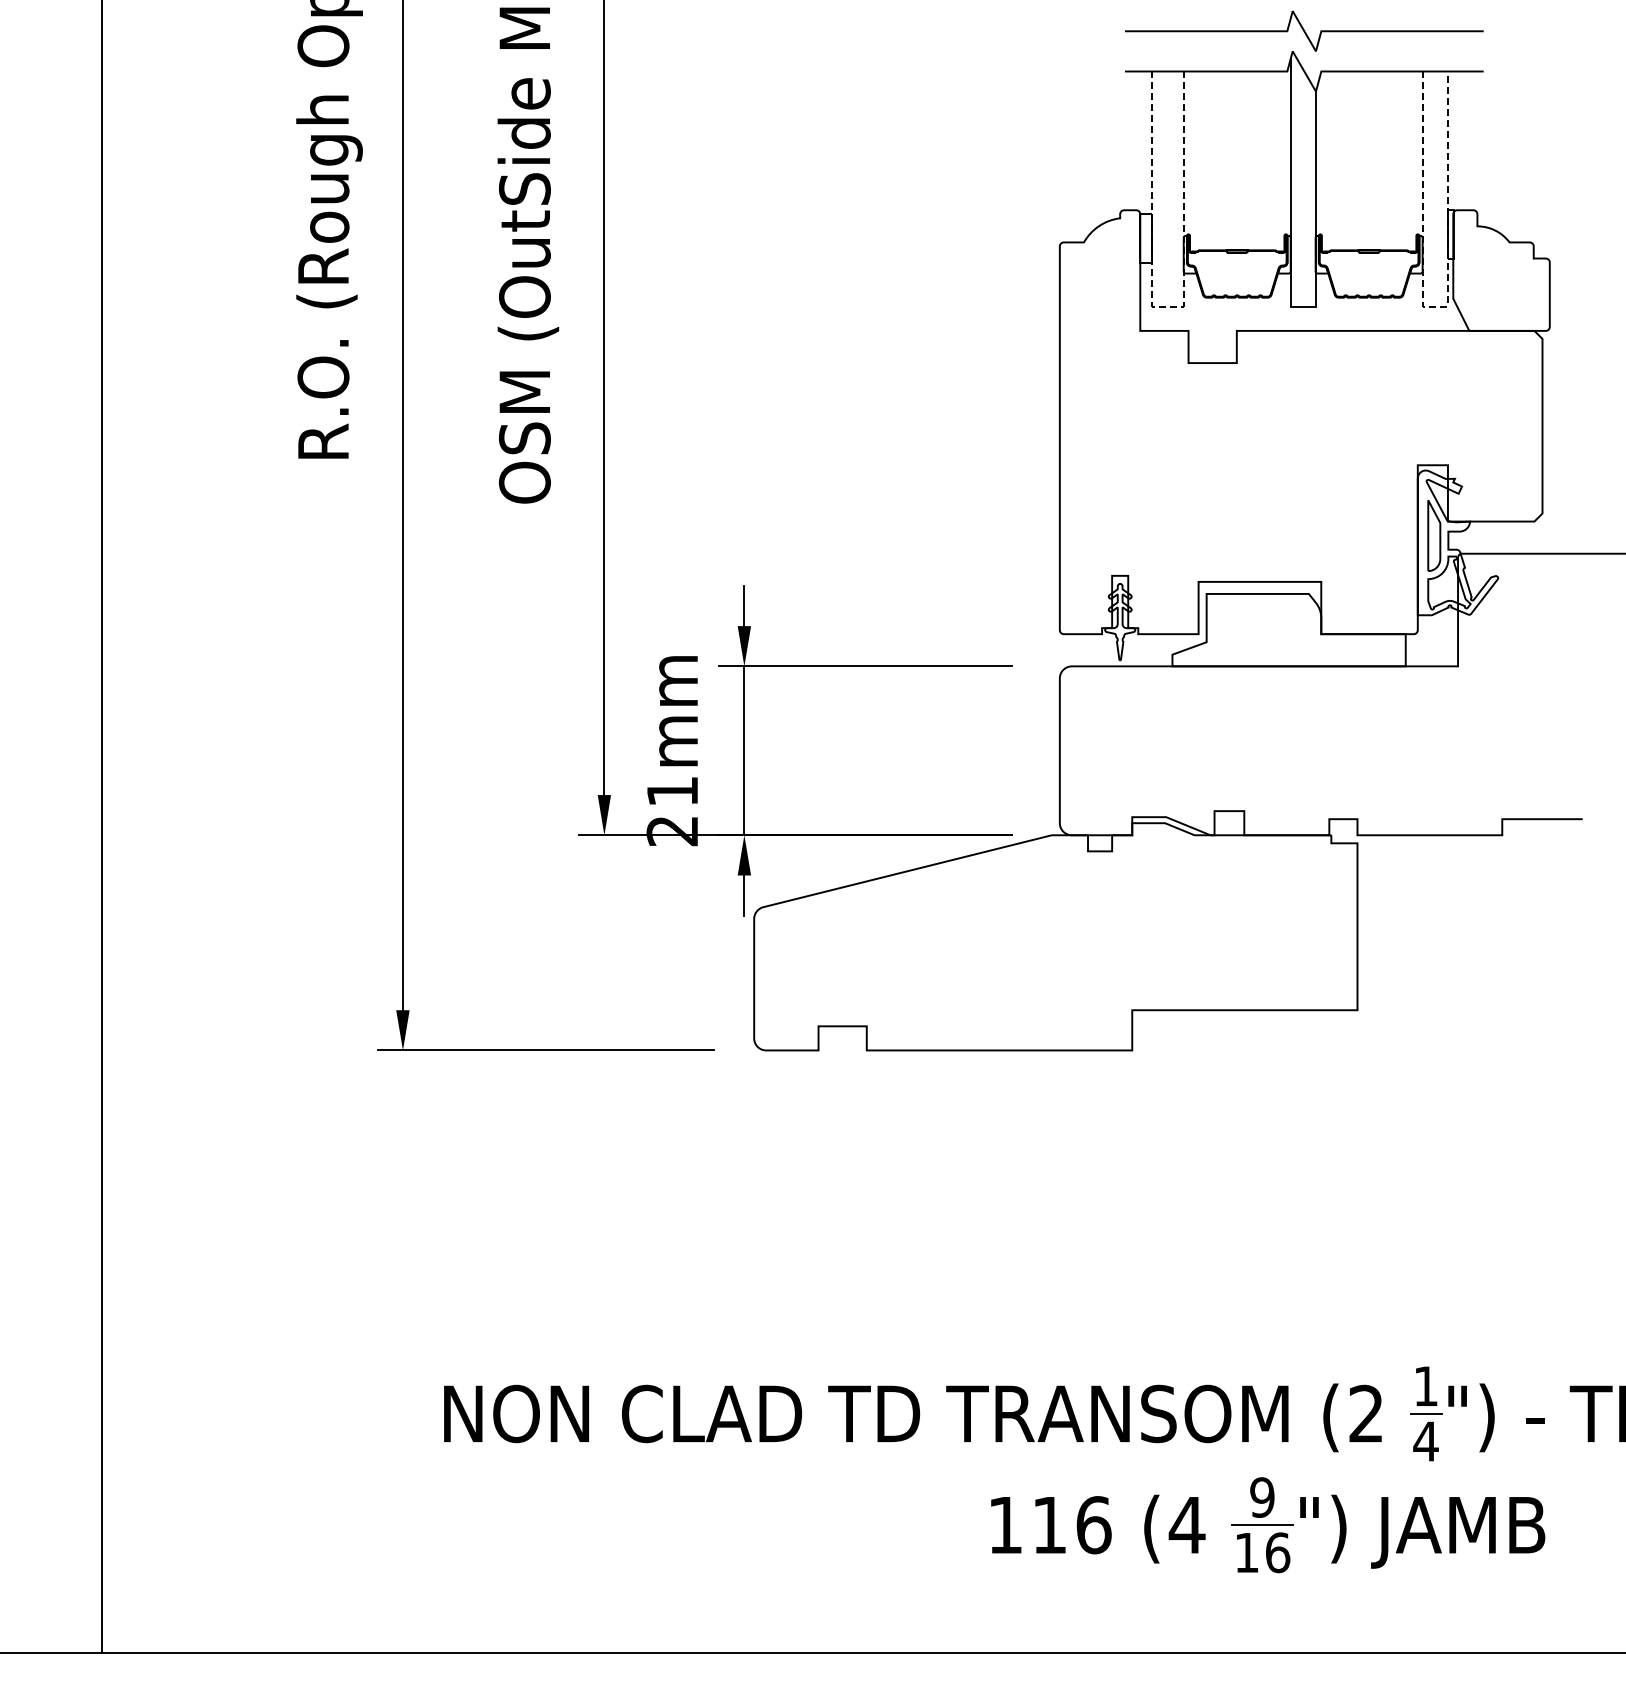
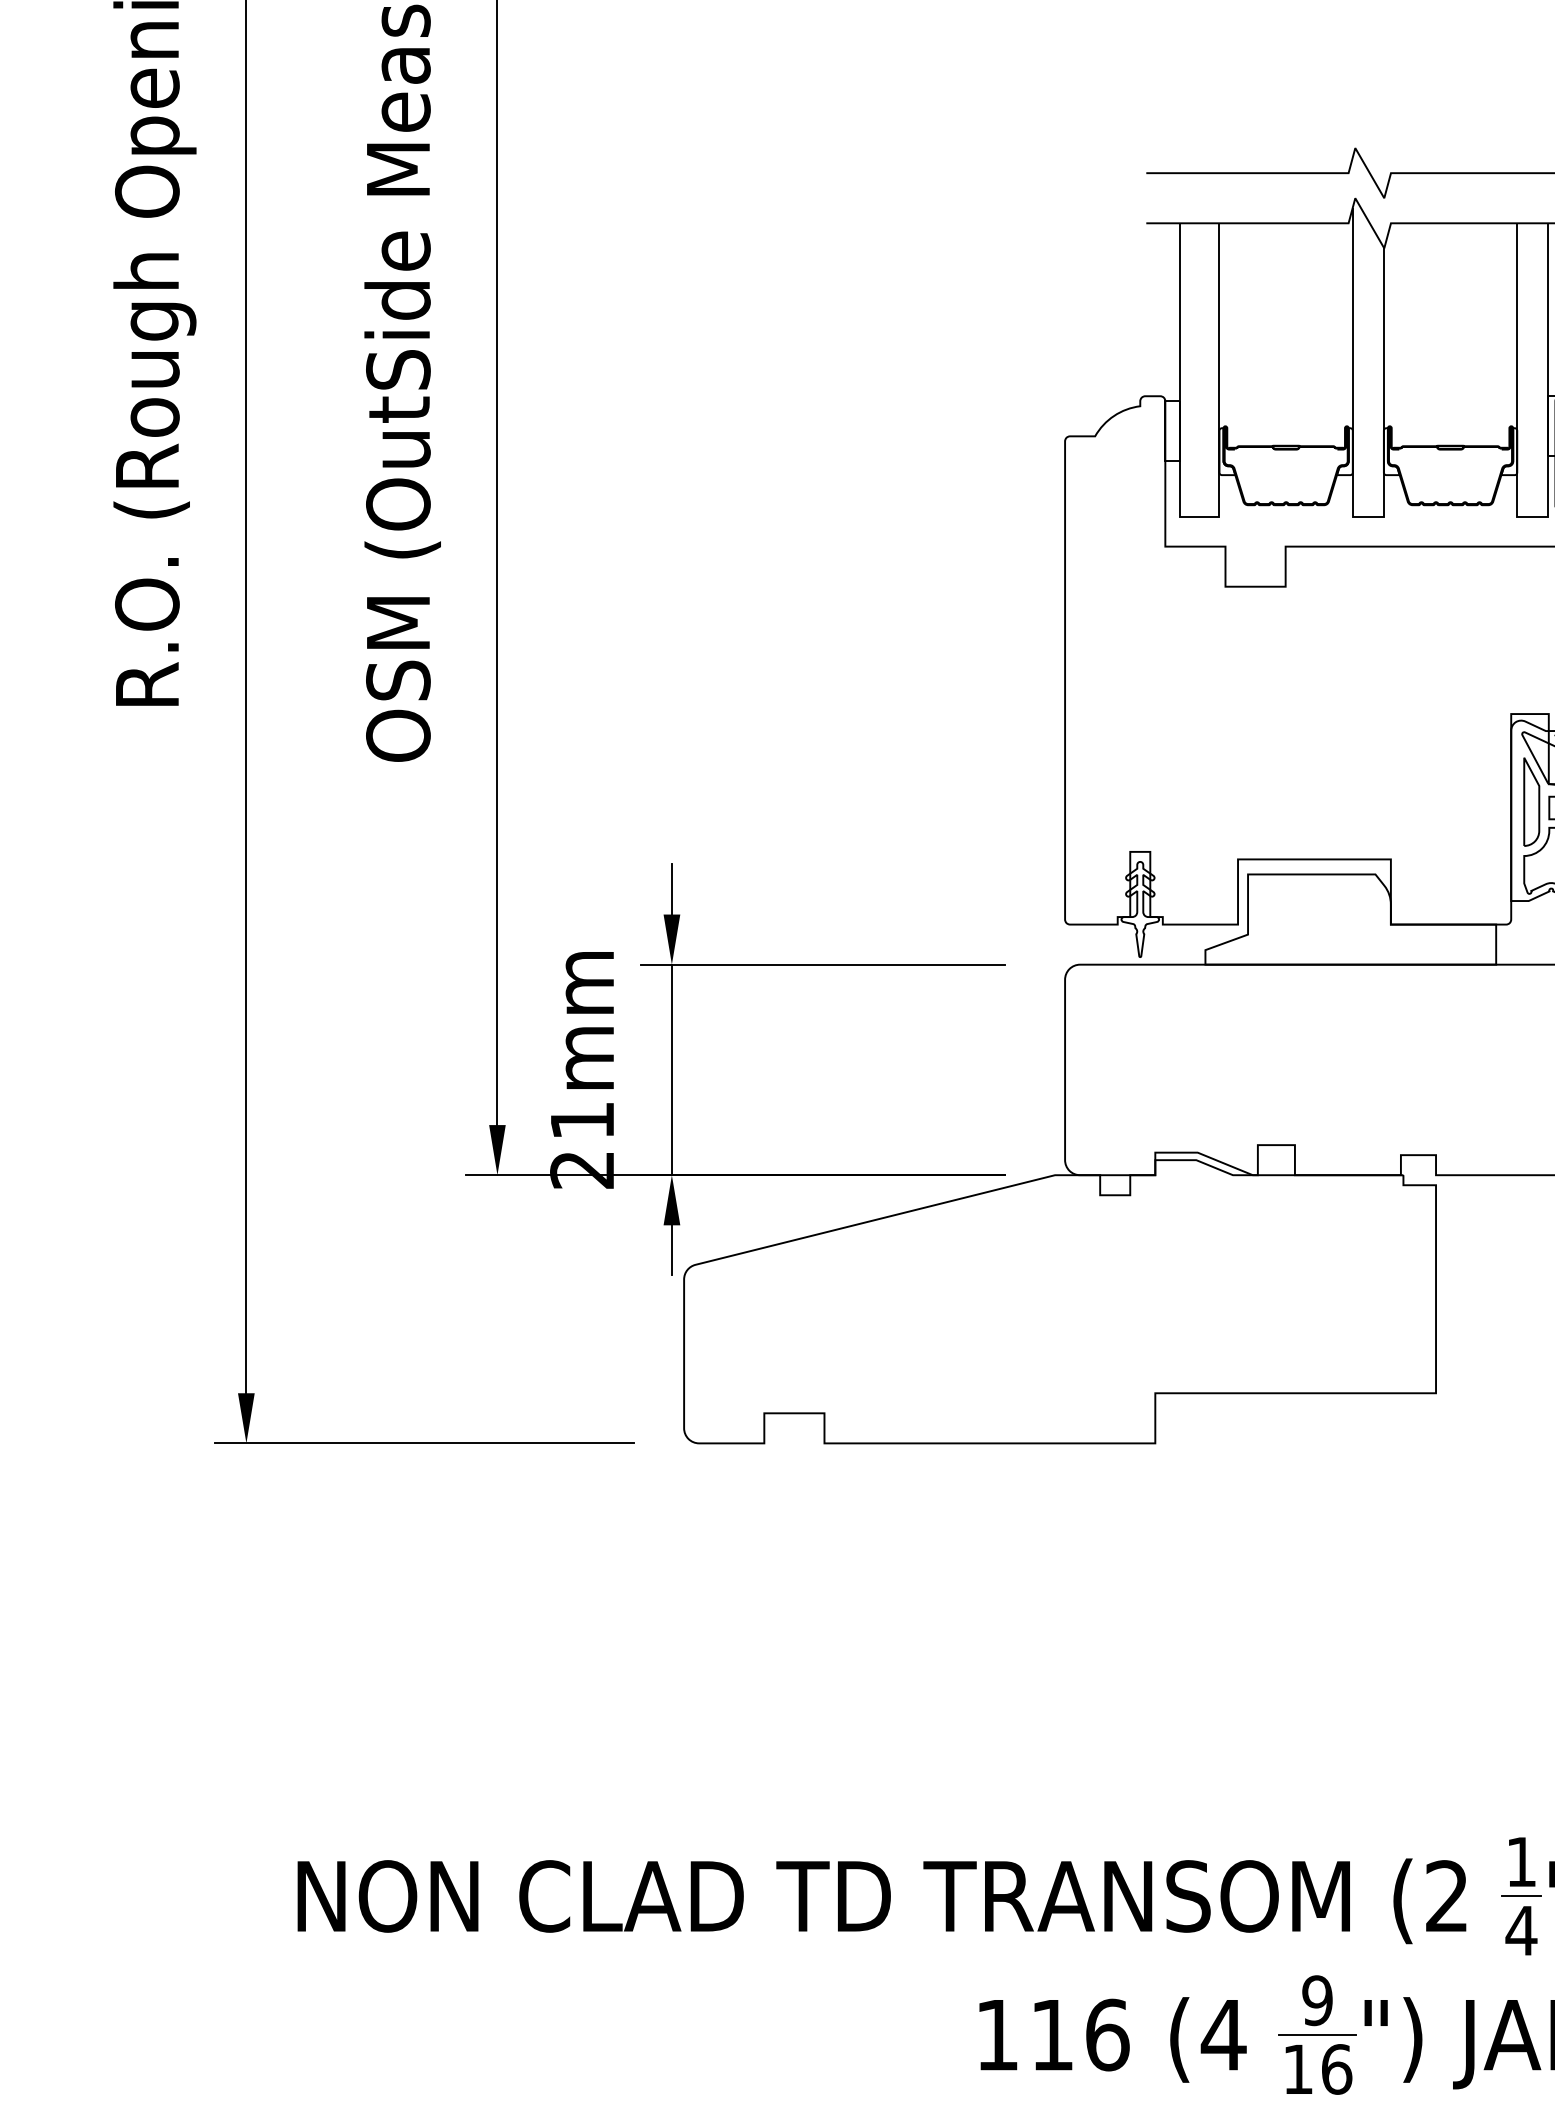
line: (1168, 306) -> (1200, 516), dashed -> solid
line: (1435, 306) -> (1533, 516), dashed -> solid

